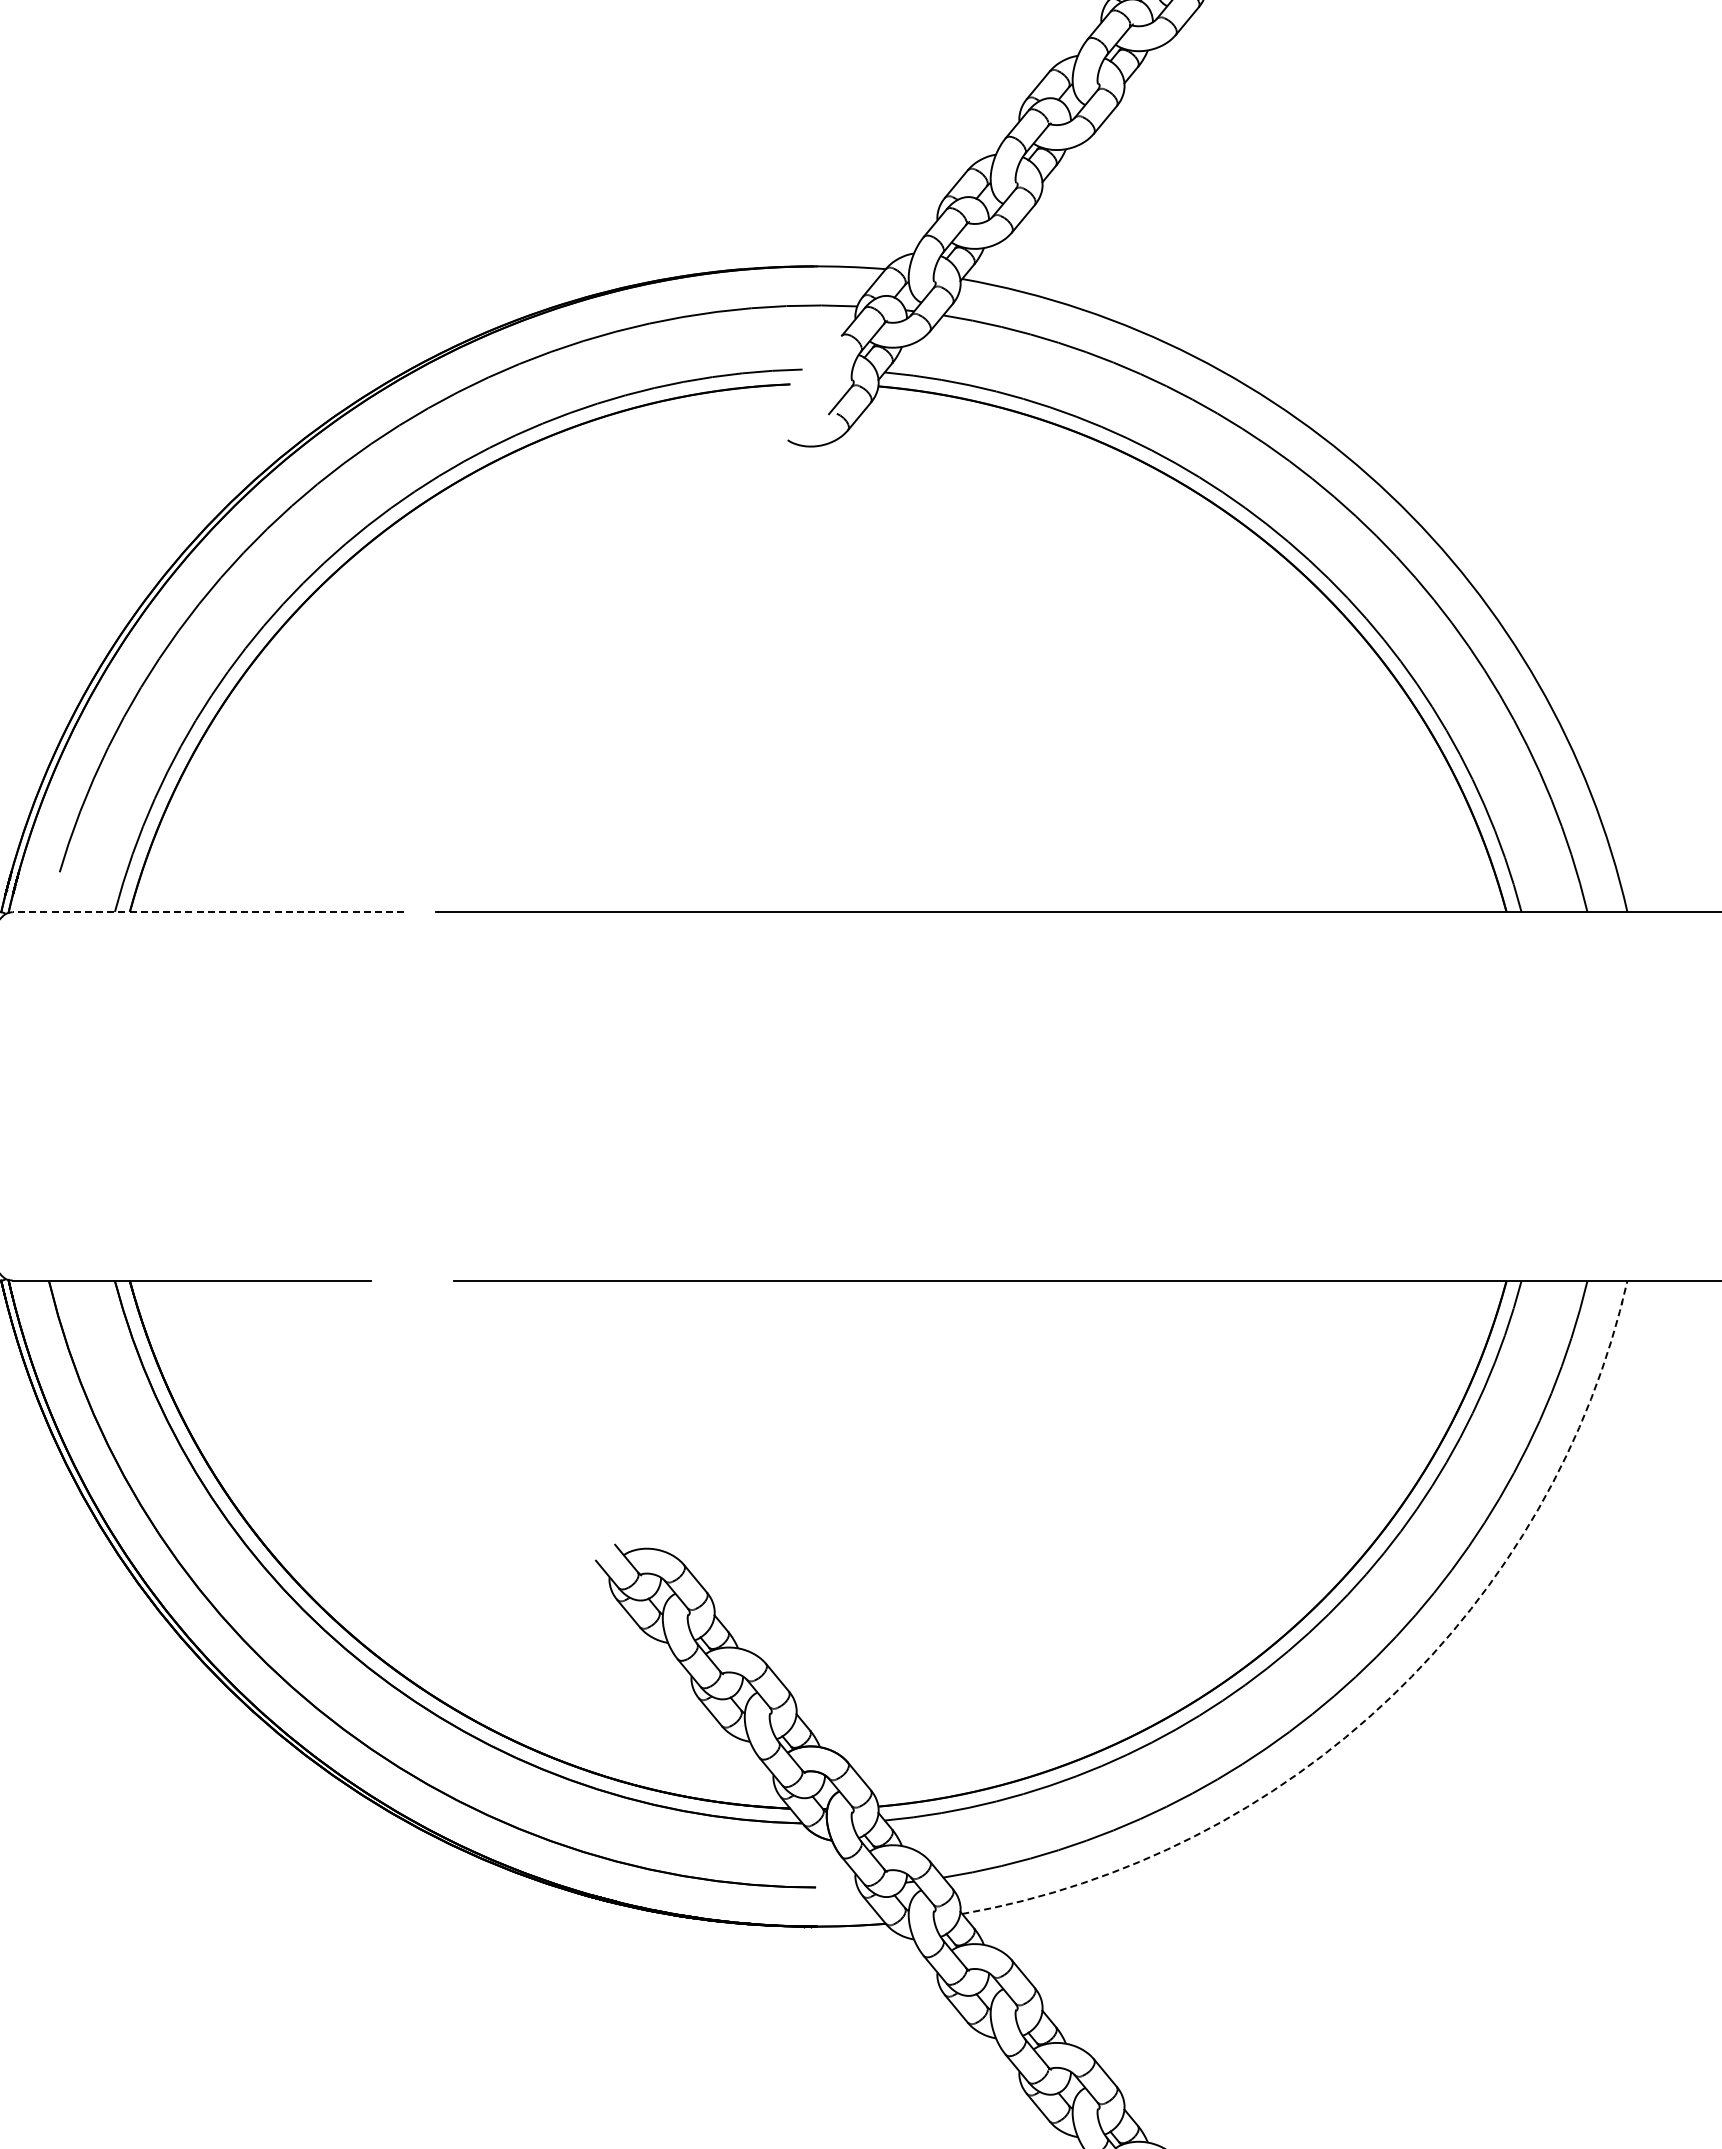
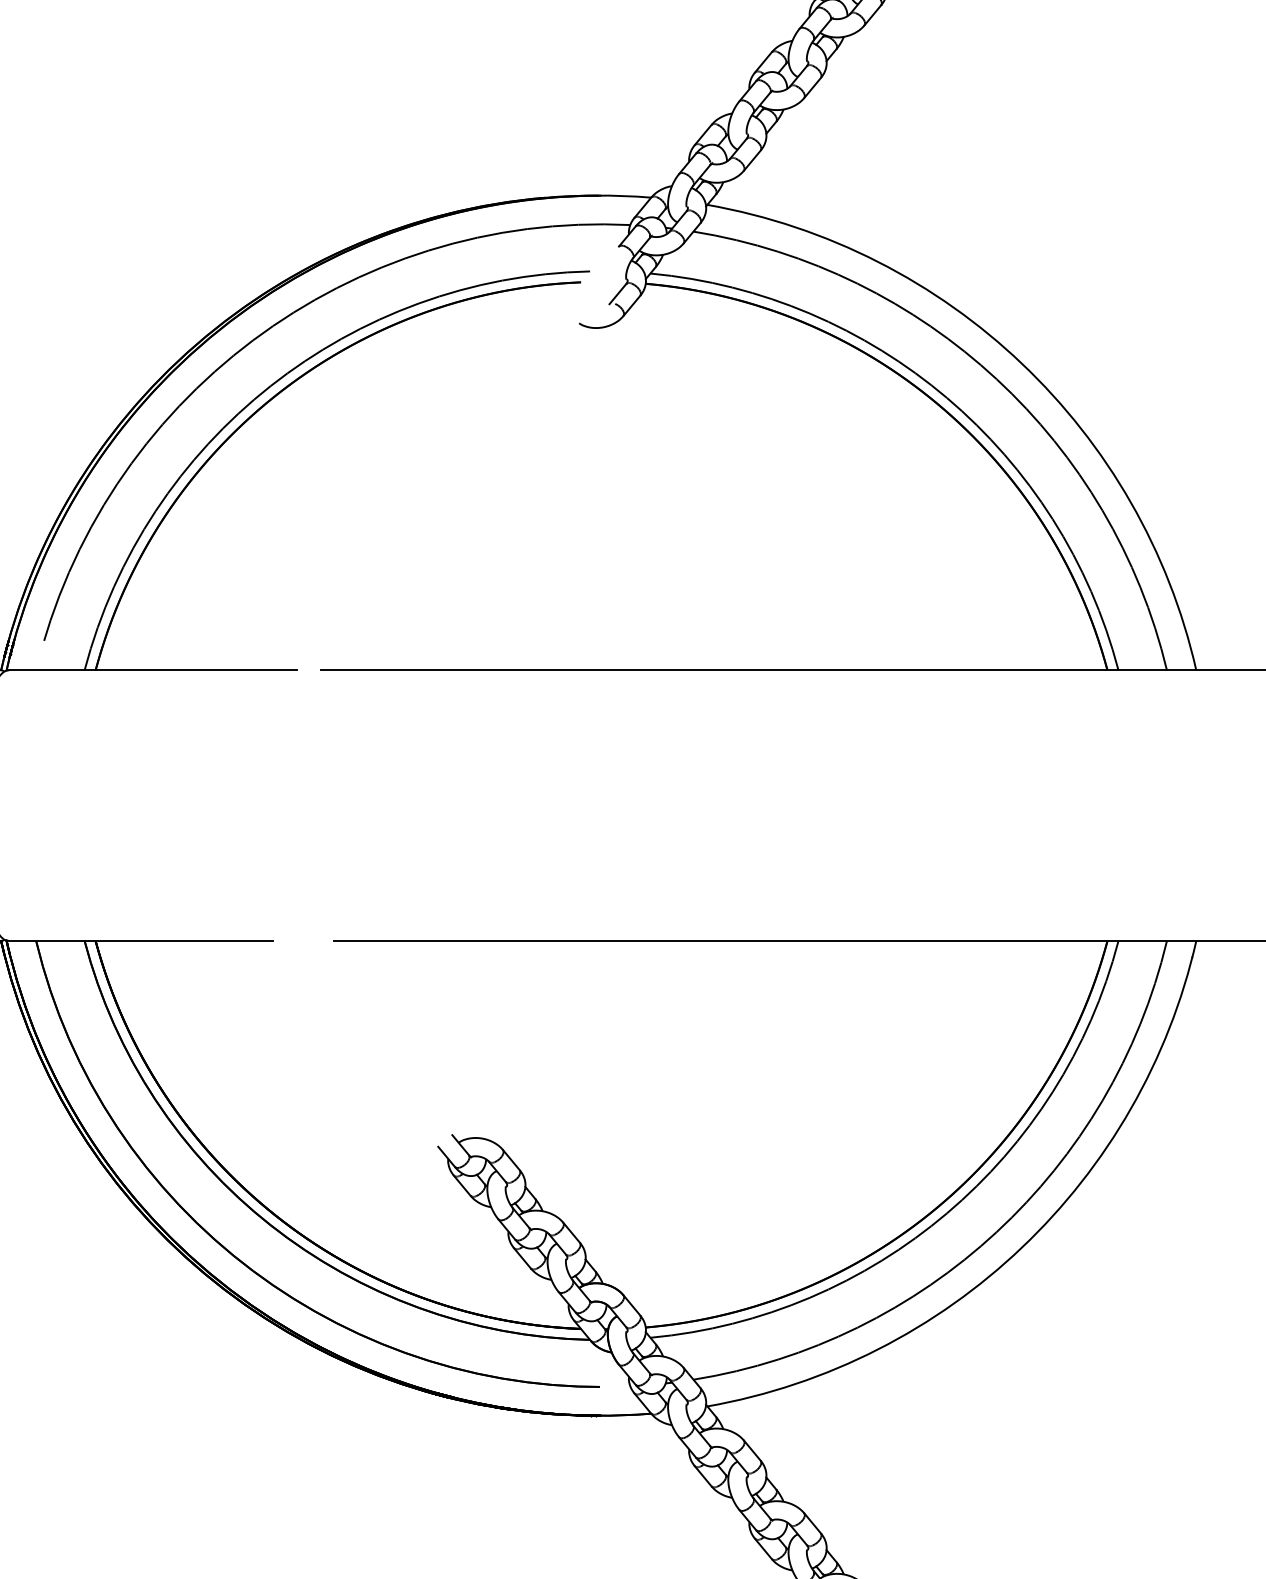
line: (208, 912) -> (153, 670), dashed -> solid
arc: (1390, 1697) -> (1022, 1247), dashed -> solid

